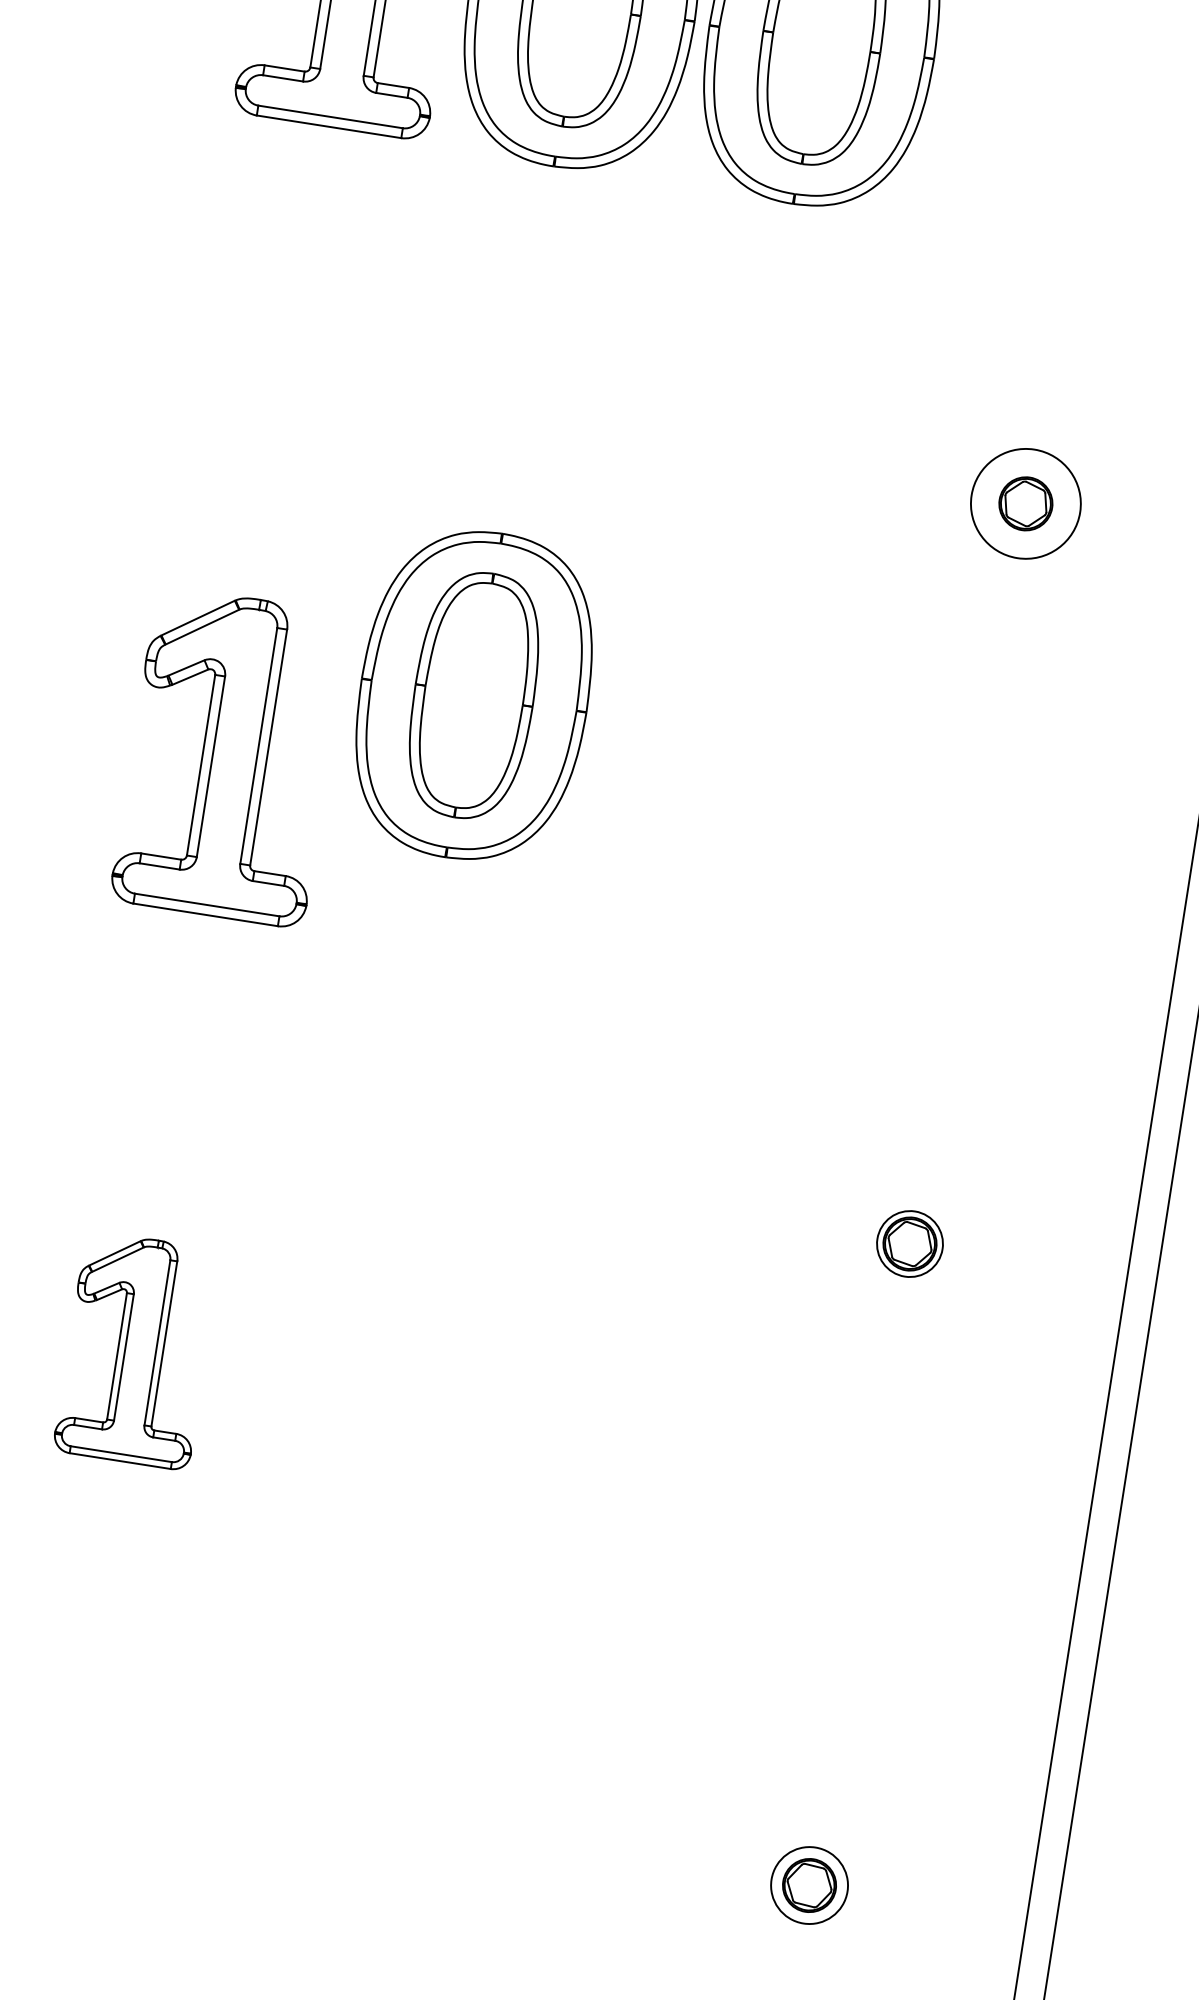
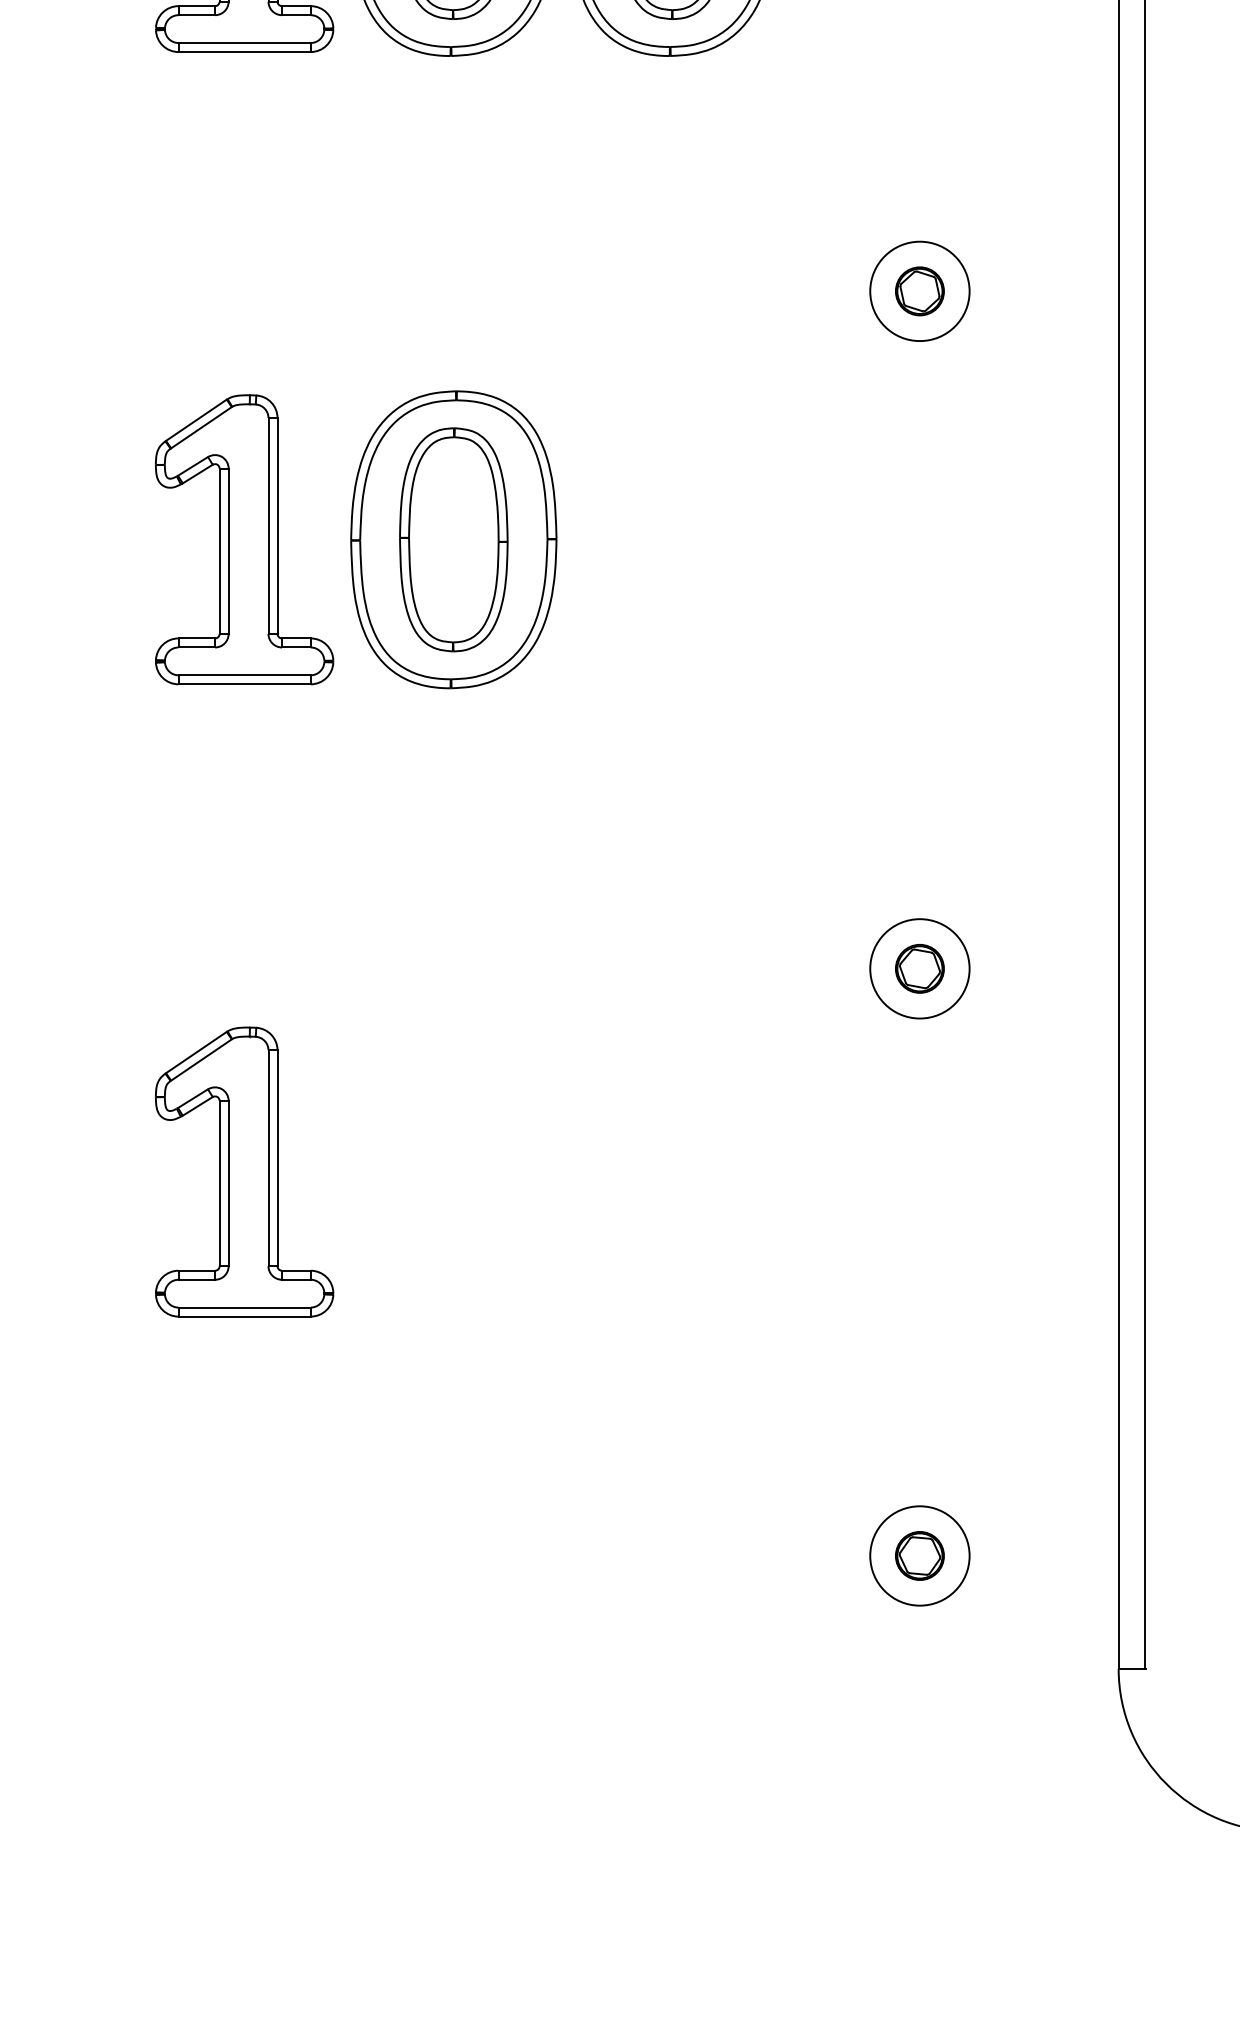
part: (230, 756) -> (244, 539), moved
circle: (909, 1243) -> (919, 968), size x1.67
part: (137, 1349) -> (244, 1171), size x1.43
circle: (809, 1884) -> (919, 1555), size x1.43

